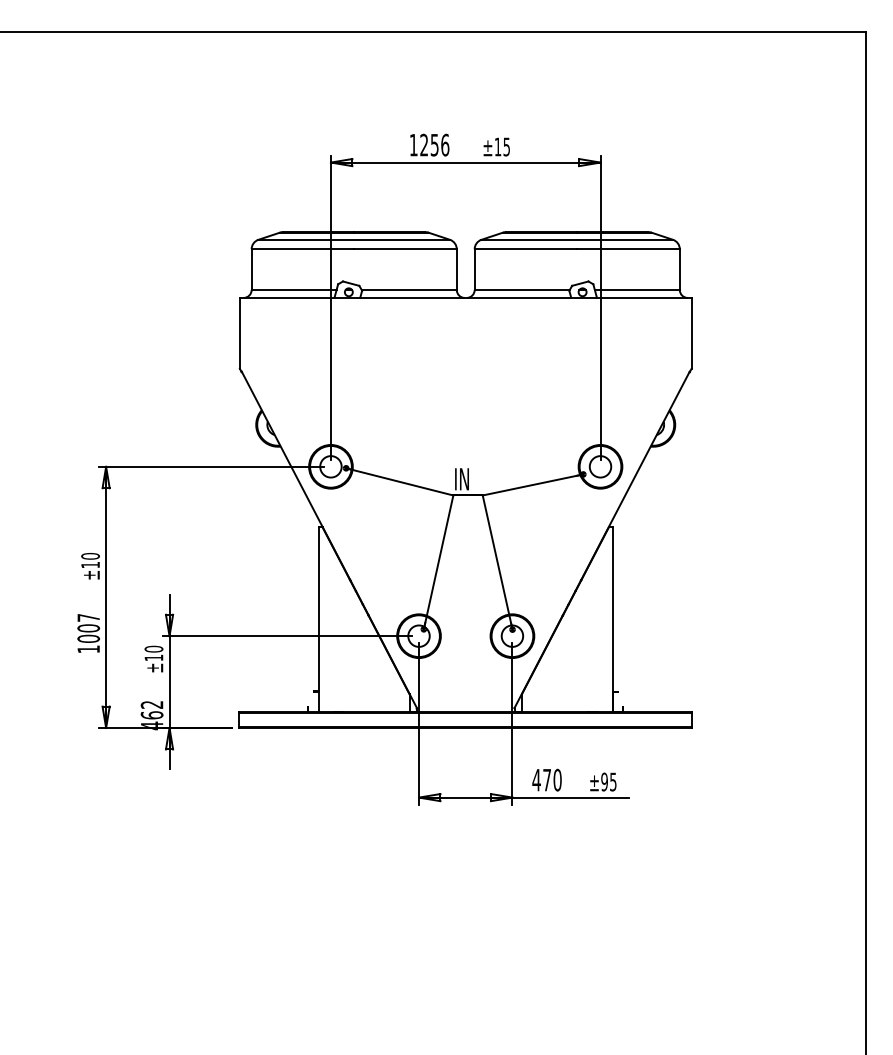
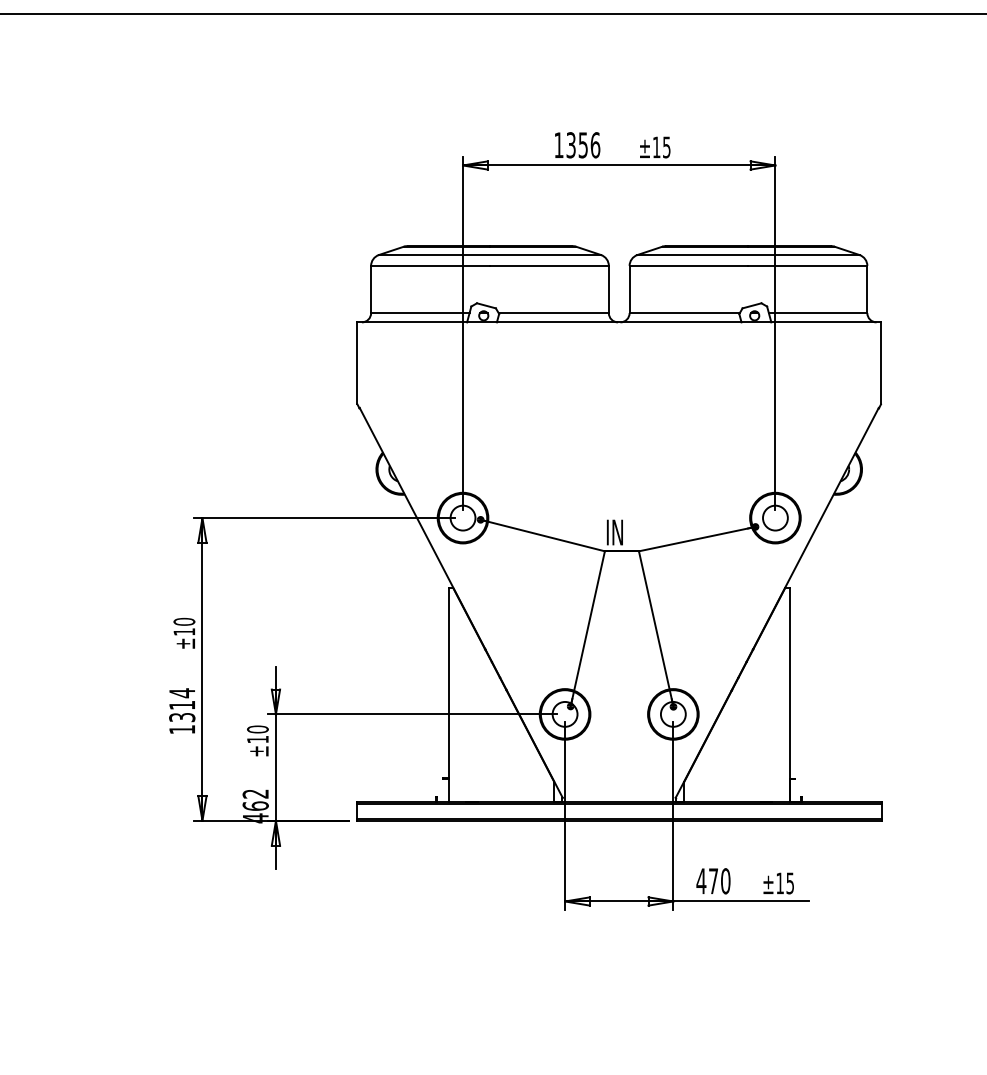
text: (424, 145) -> (571, 145), 1256 -> 1356
text: (88, 627) -> (182, 704), 1007 -> 1314
text: (604, 781) -> (780, 882), ±95 -> ±15

